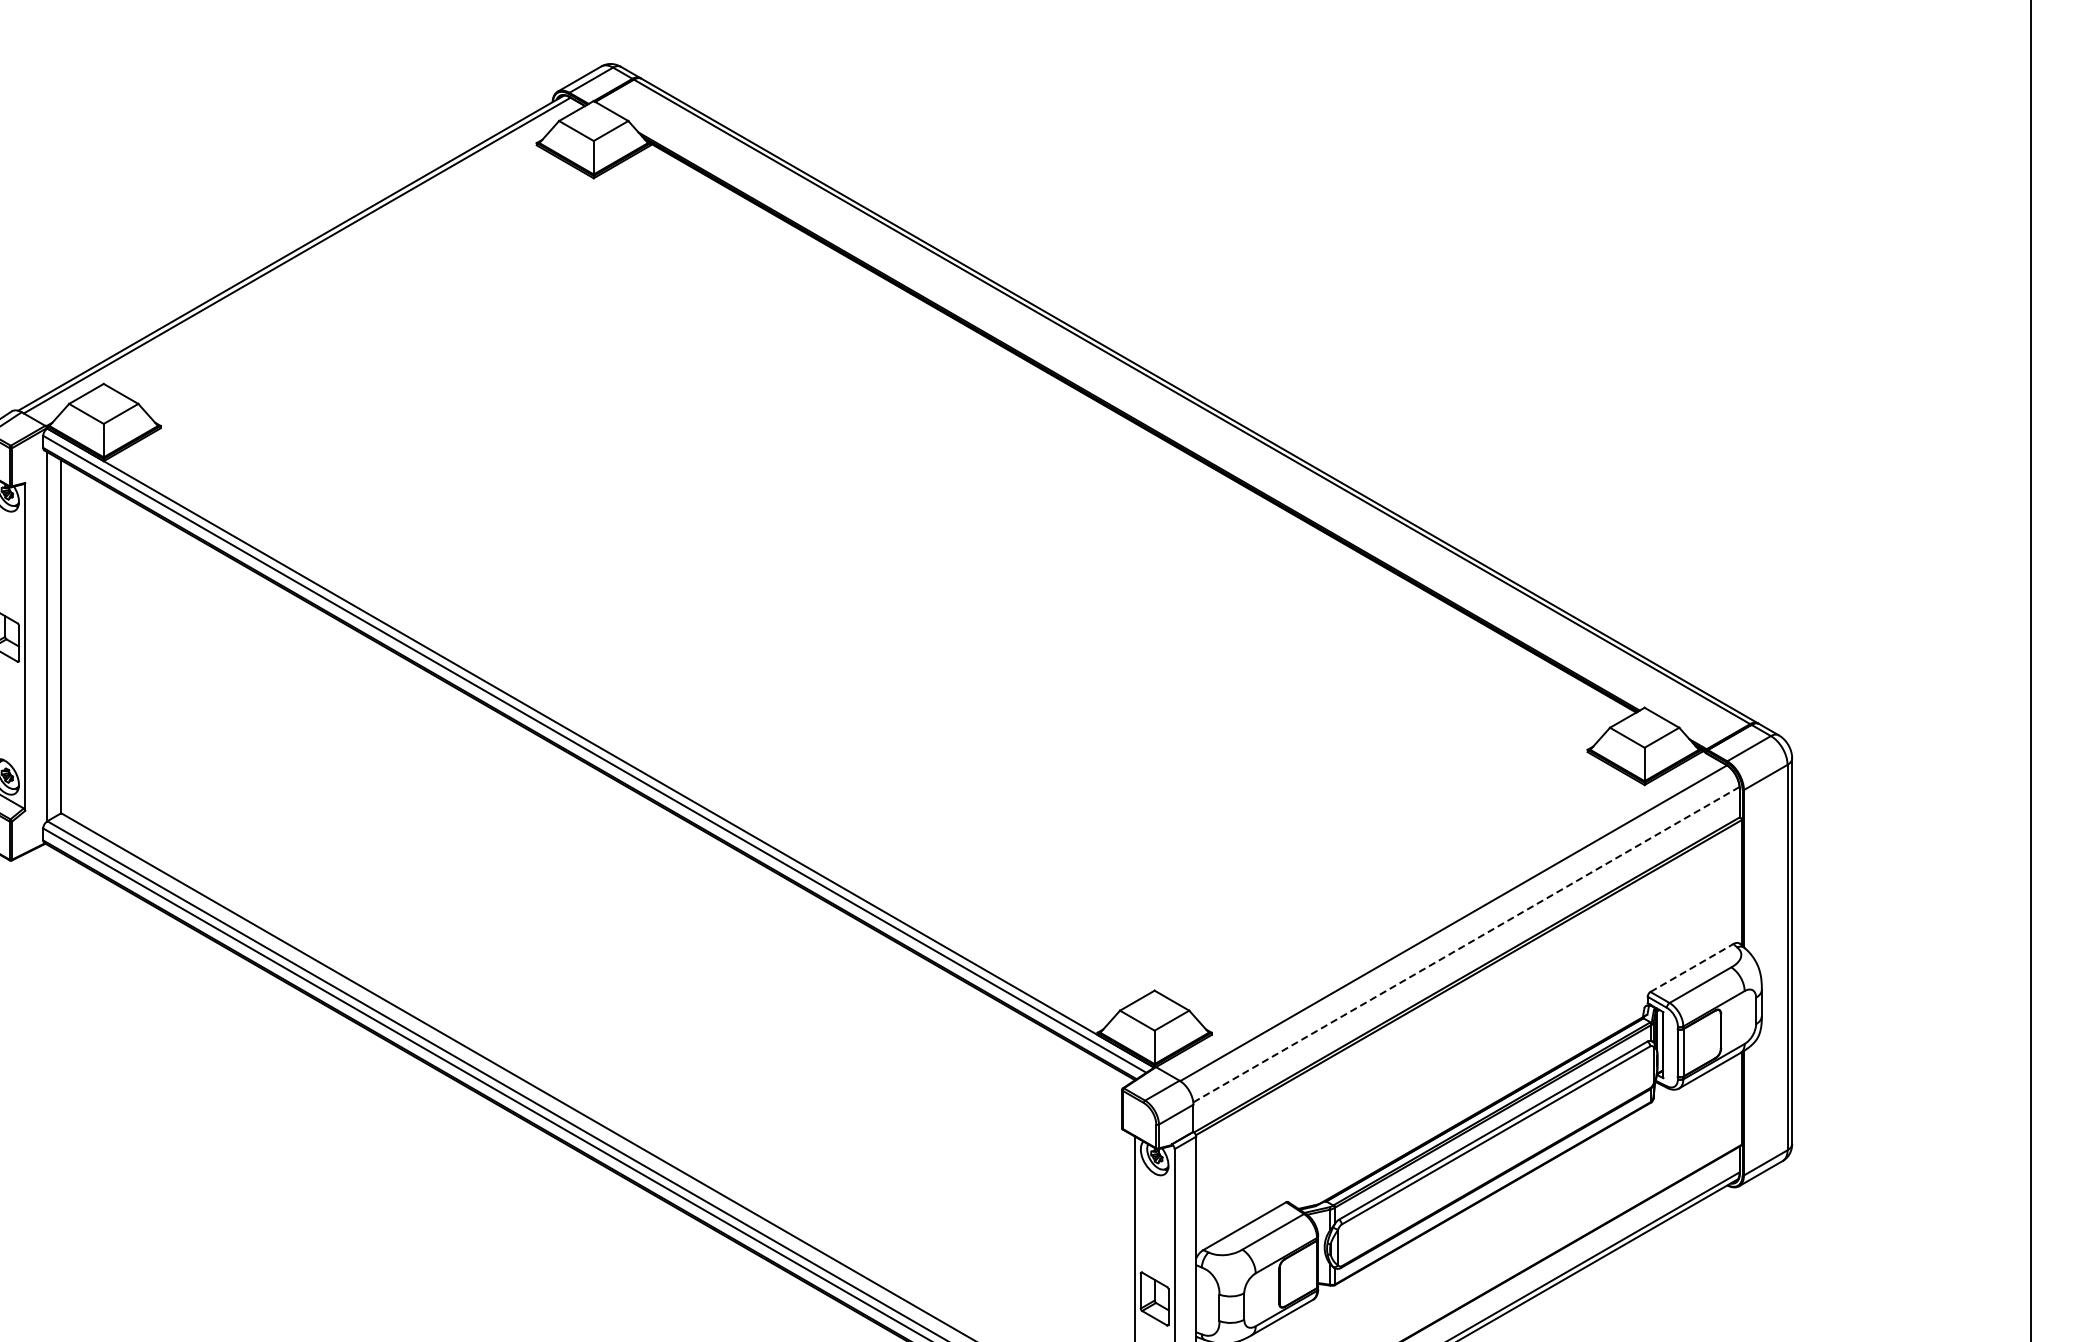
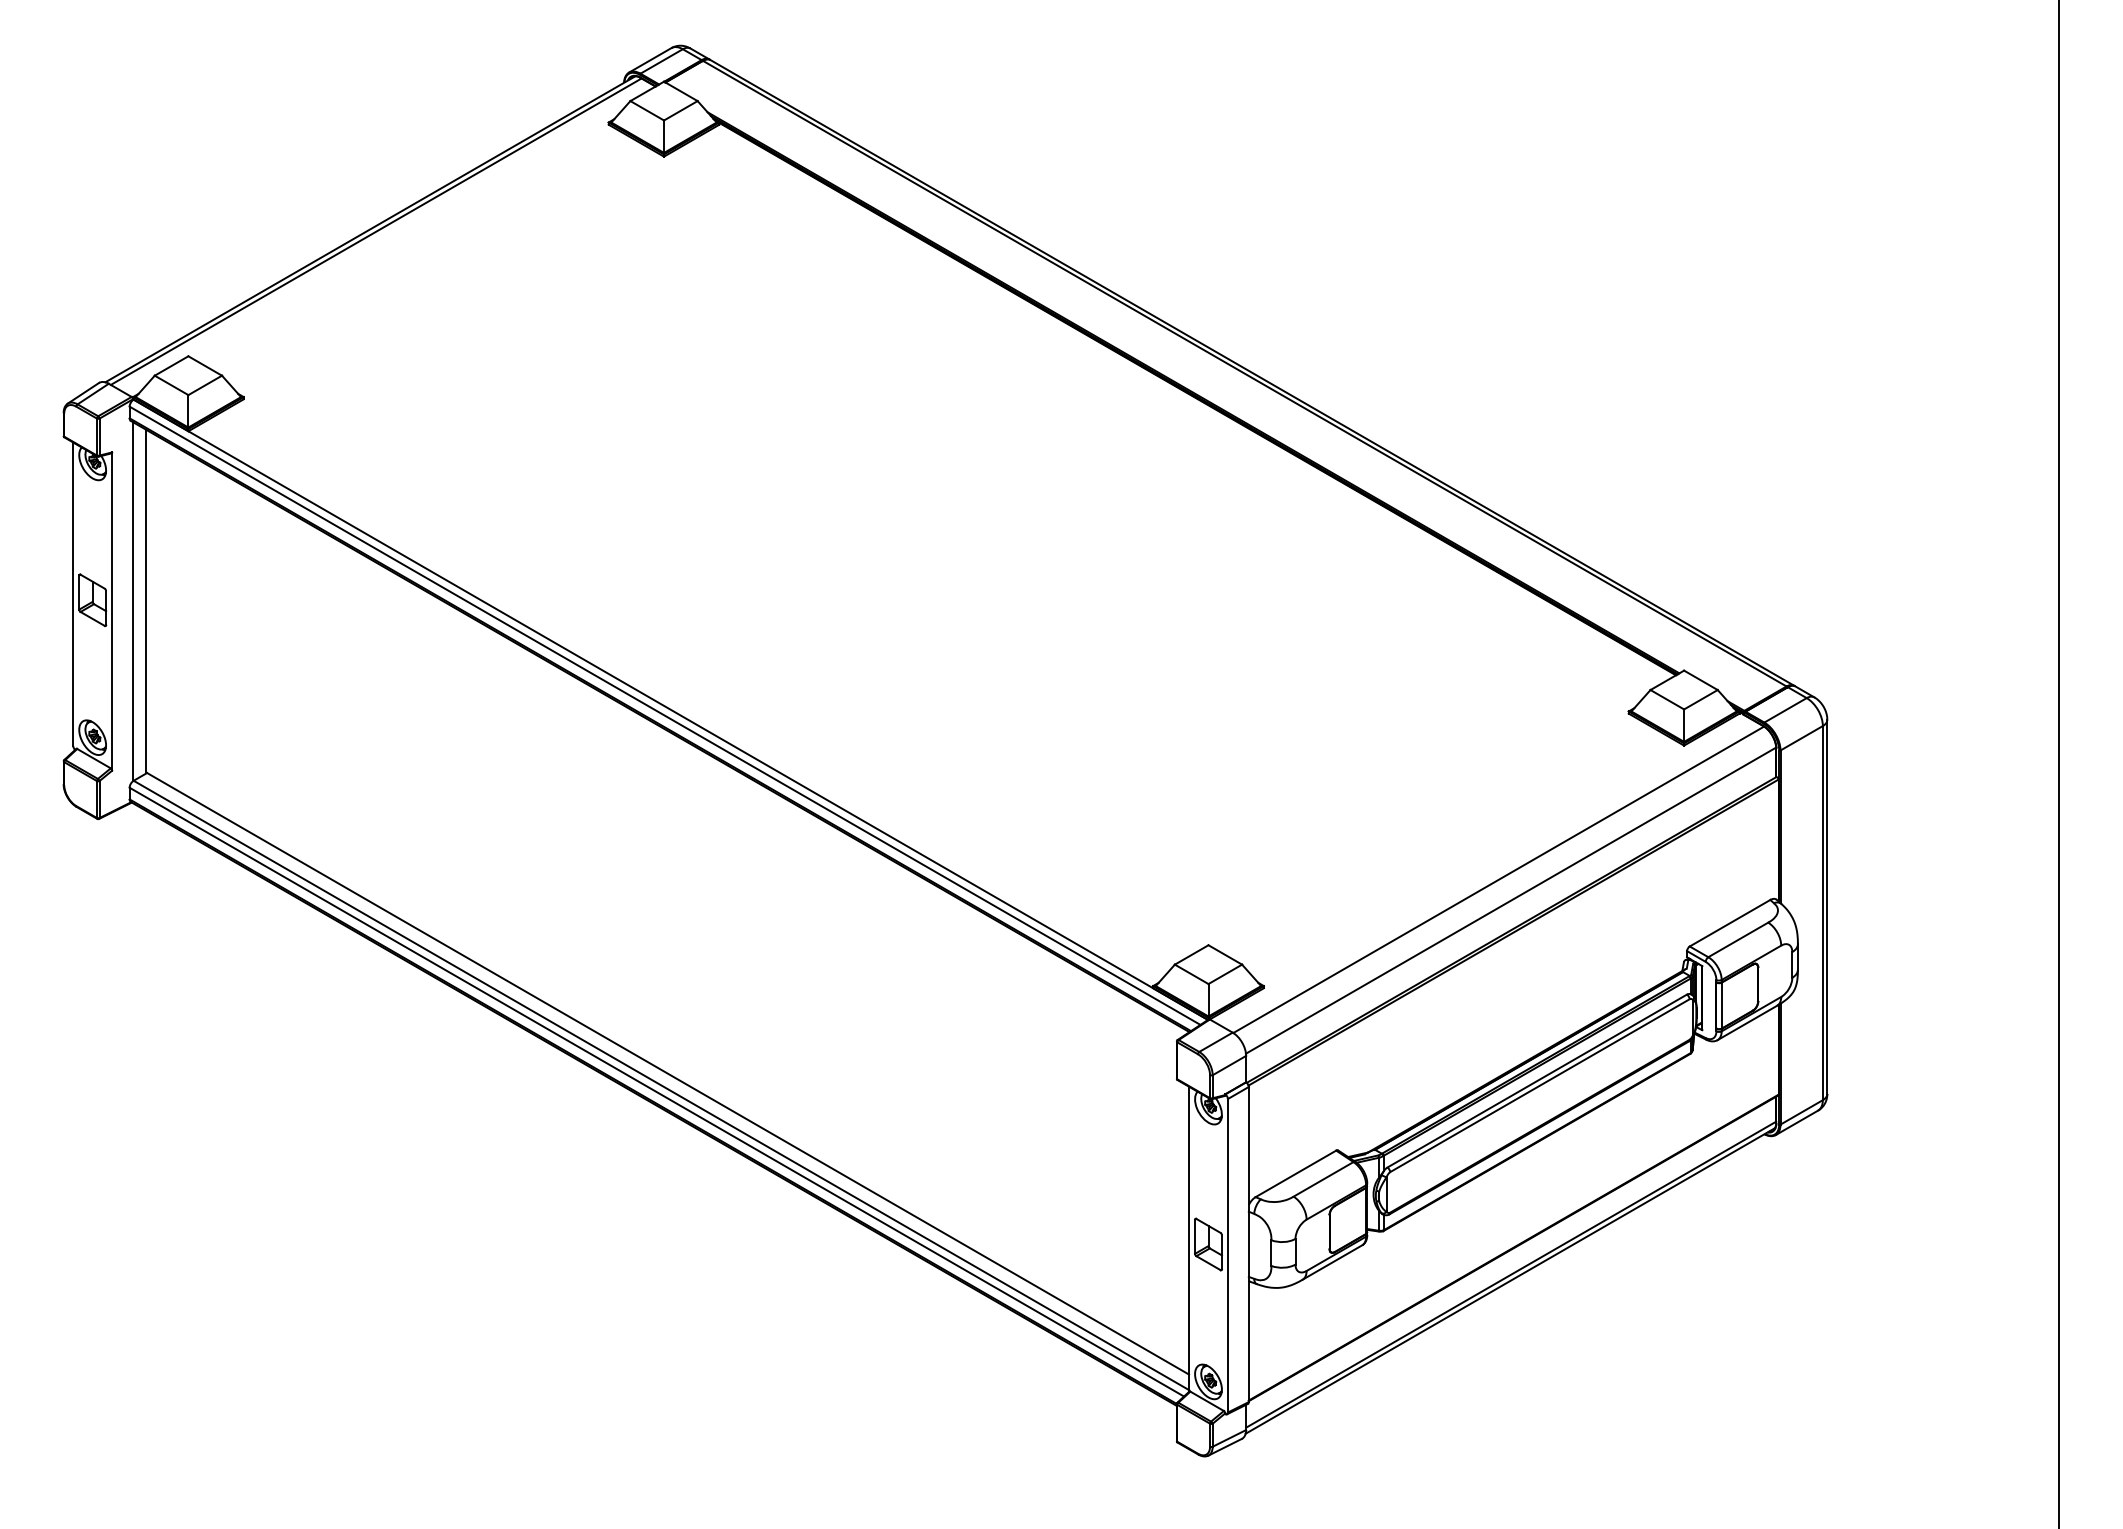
line: (1465, 944) -> (1510, 900), dashed -> solid
line: (1692, 968) -> (1730, 923), dashed -> solid

